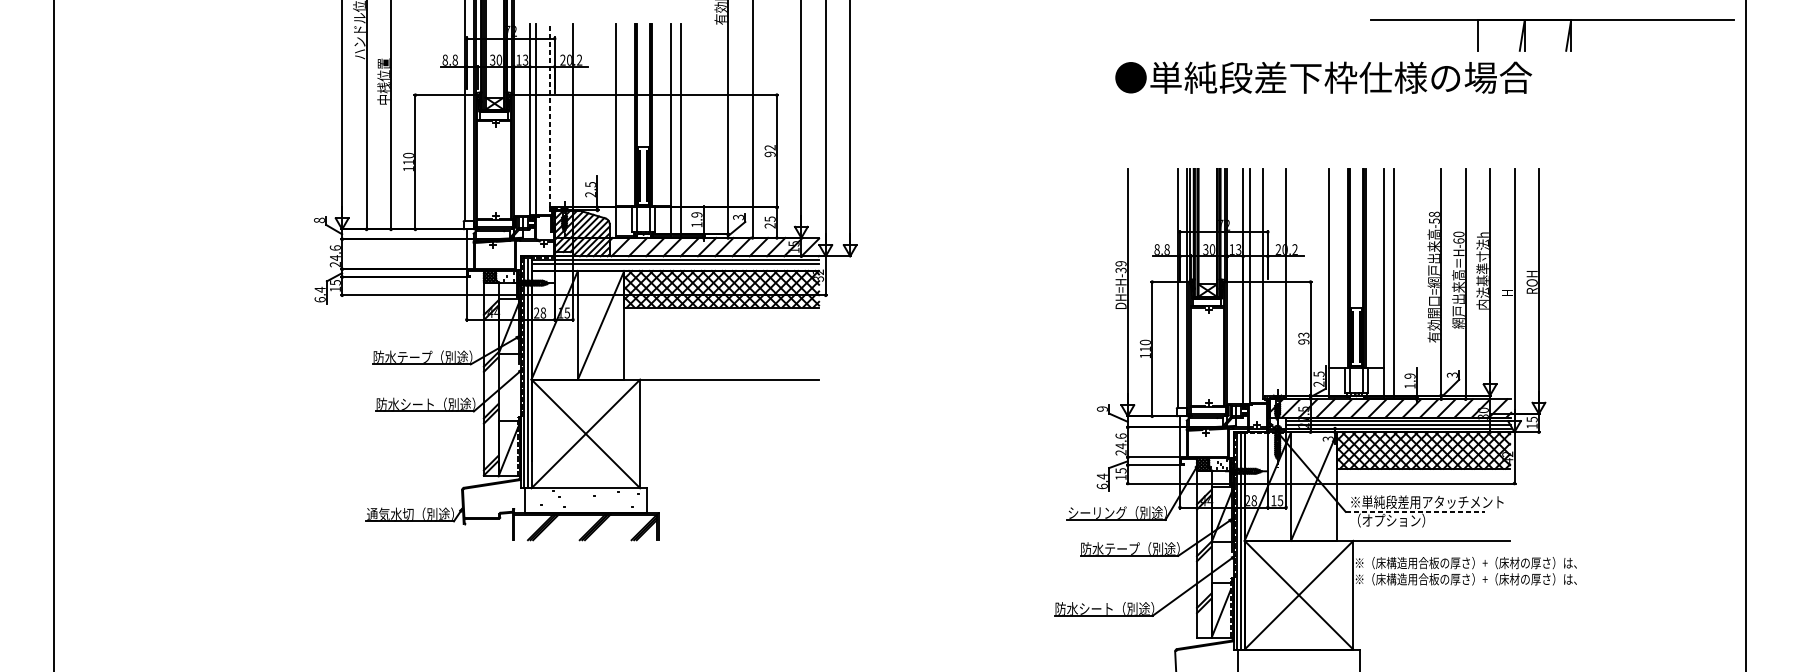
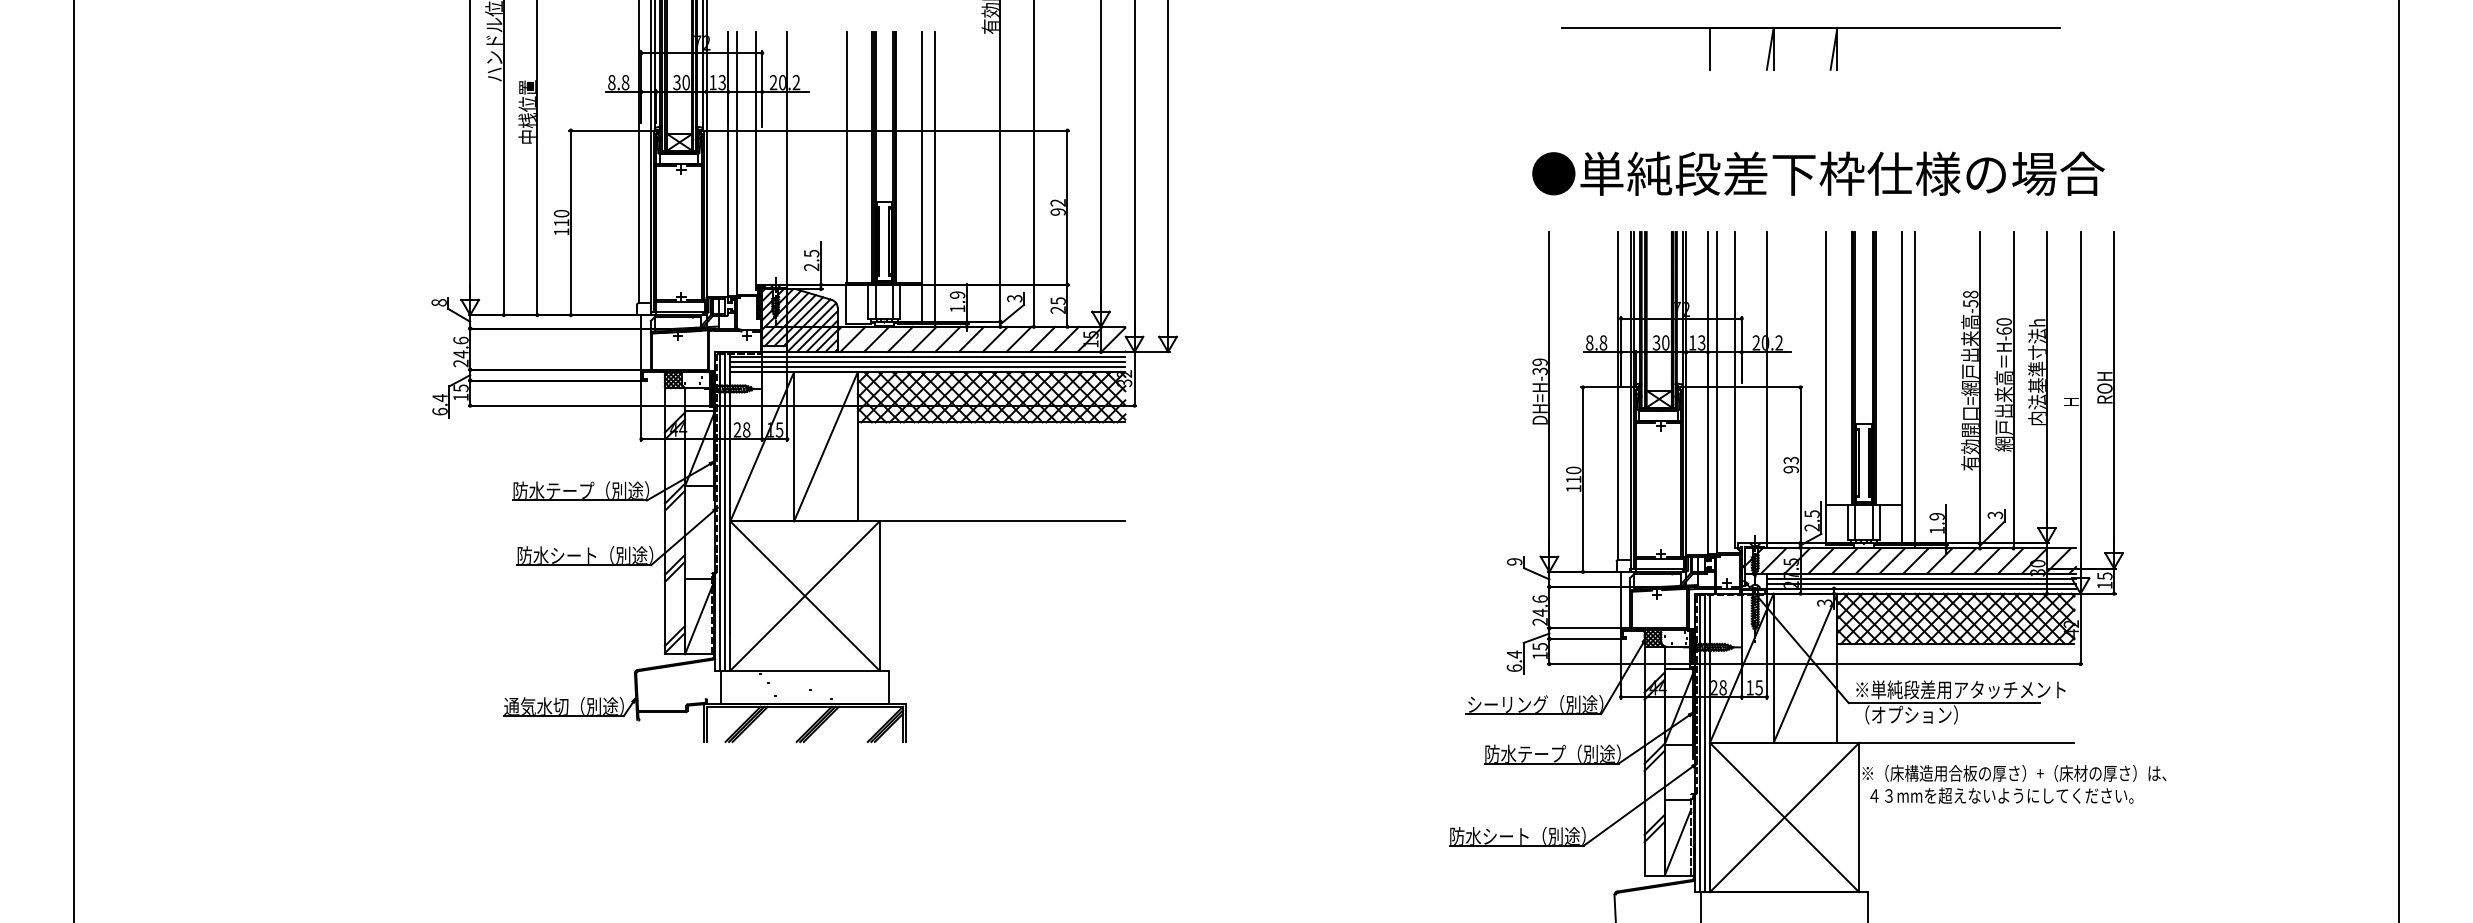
part: (1551, 20) -> (1810, 28), moved
text: (1323, 77) -> (1818, 173), moved
line: (549, 115) -> (755, 158), dashed -> solid
line: (675, 267) -> (927, 367), added
line: (1415, 512) -> (1944, 703), dashed -> solid
text: (1466, 579) -> (2014, 795), ※（床構造用合板の厚さ）+（床材の厚さ）は、 -> ４３mmを超えないようにしてください。

